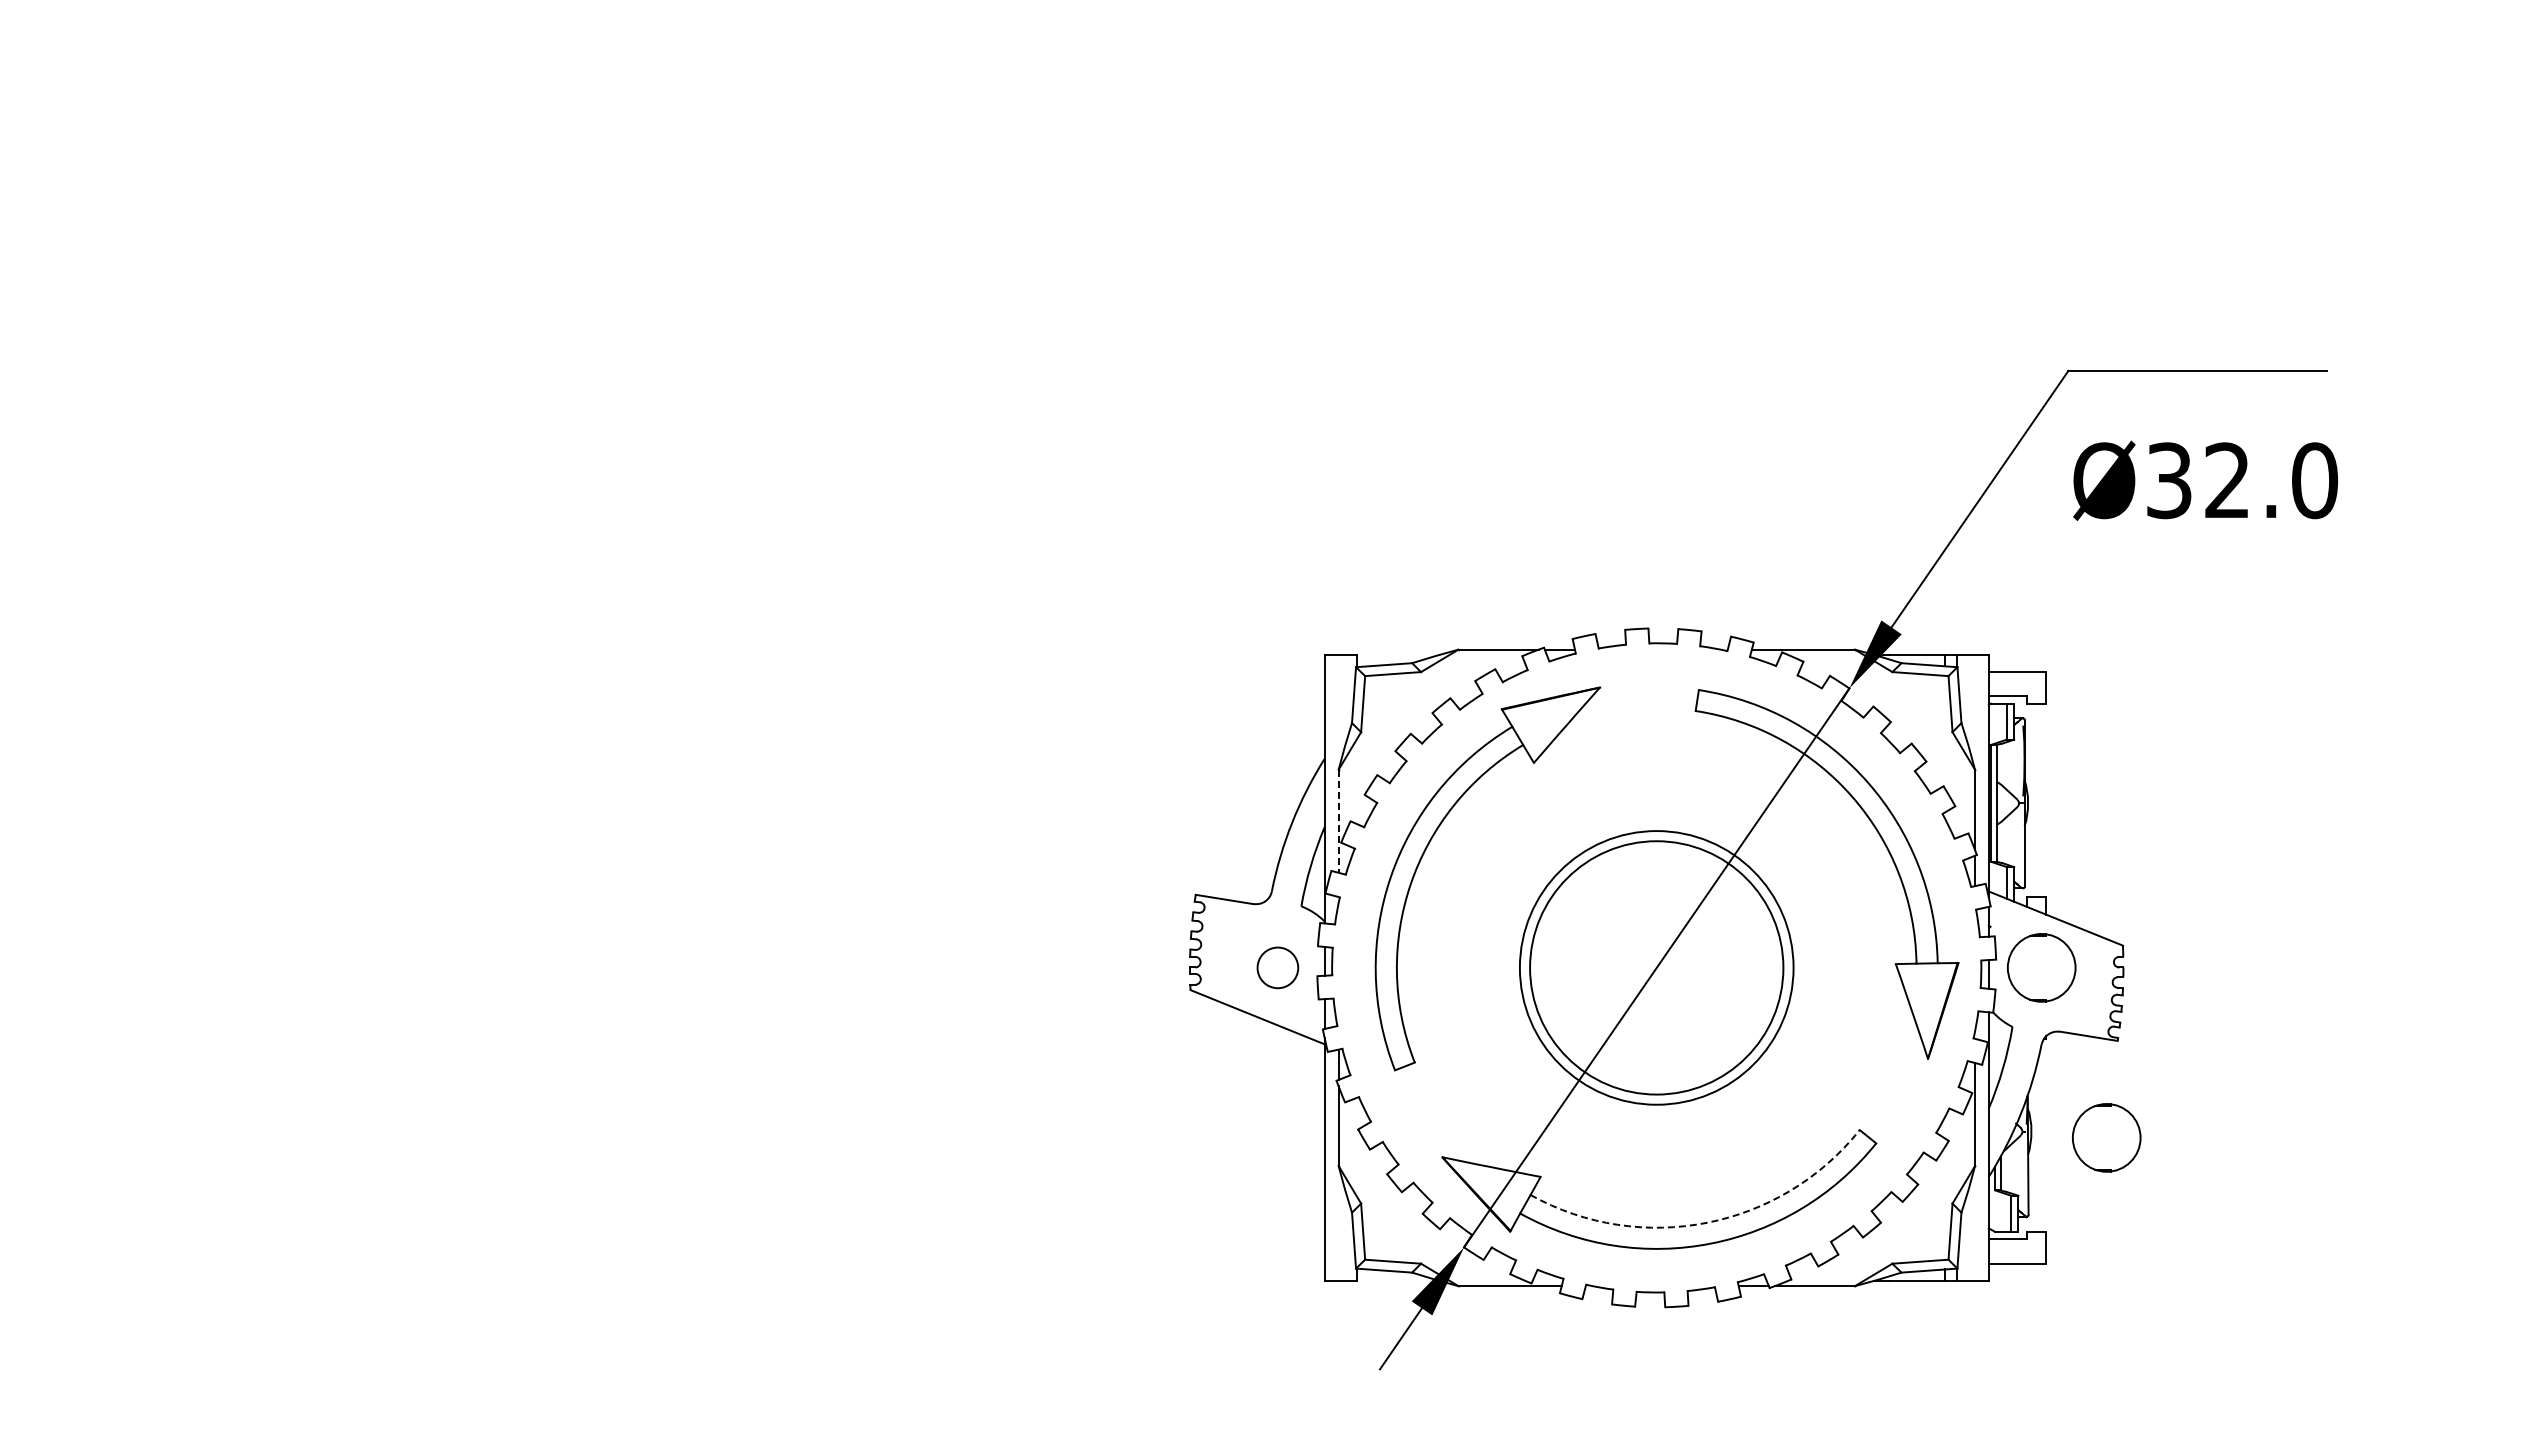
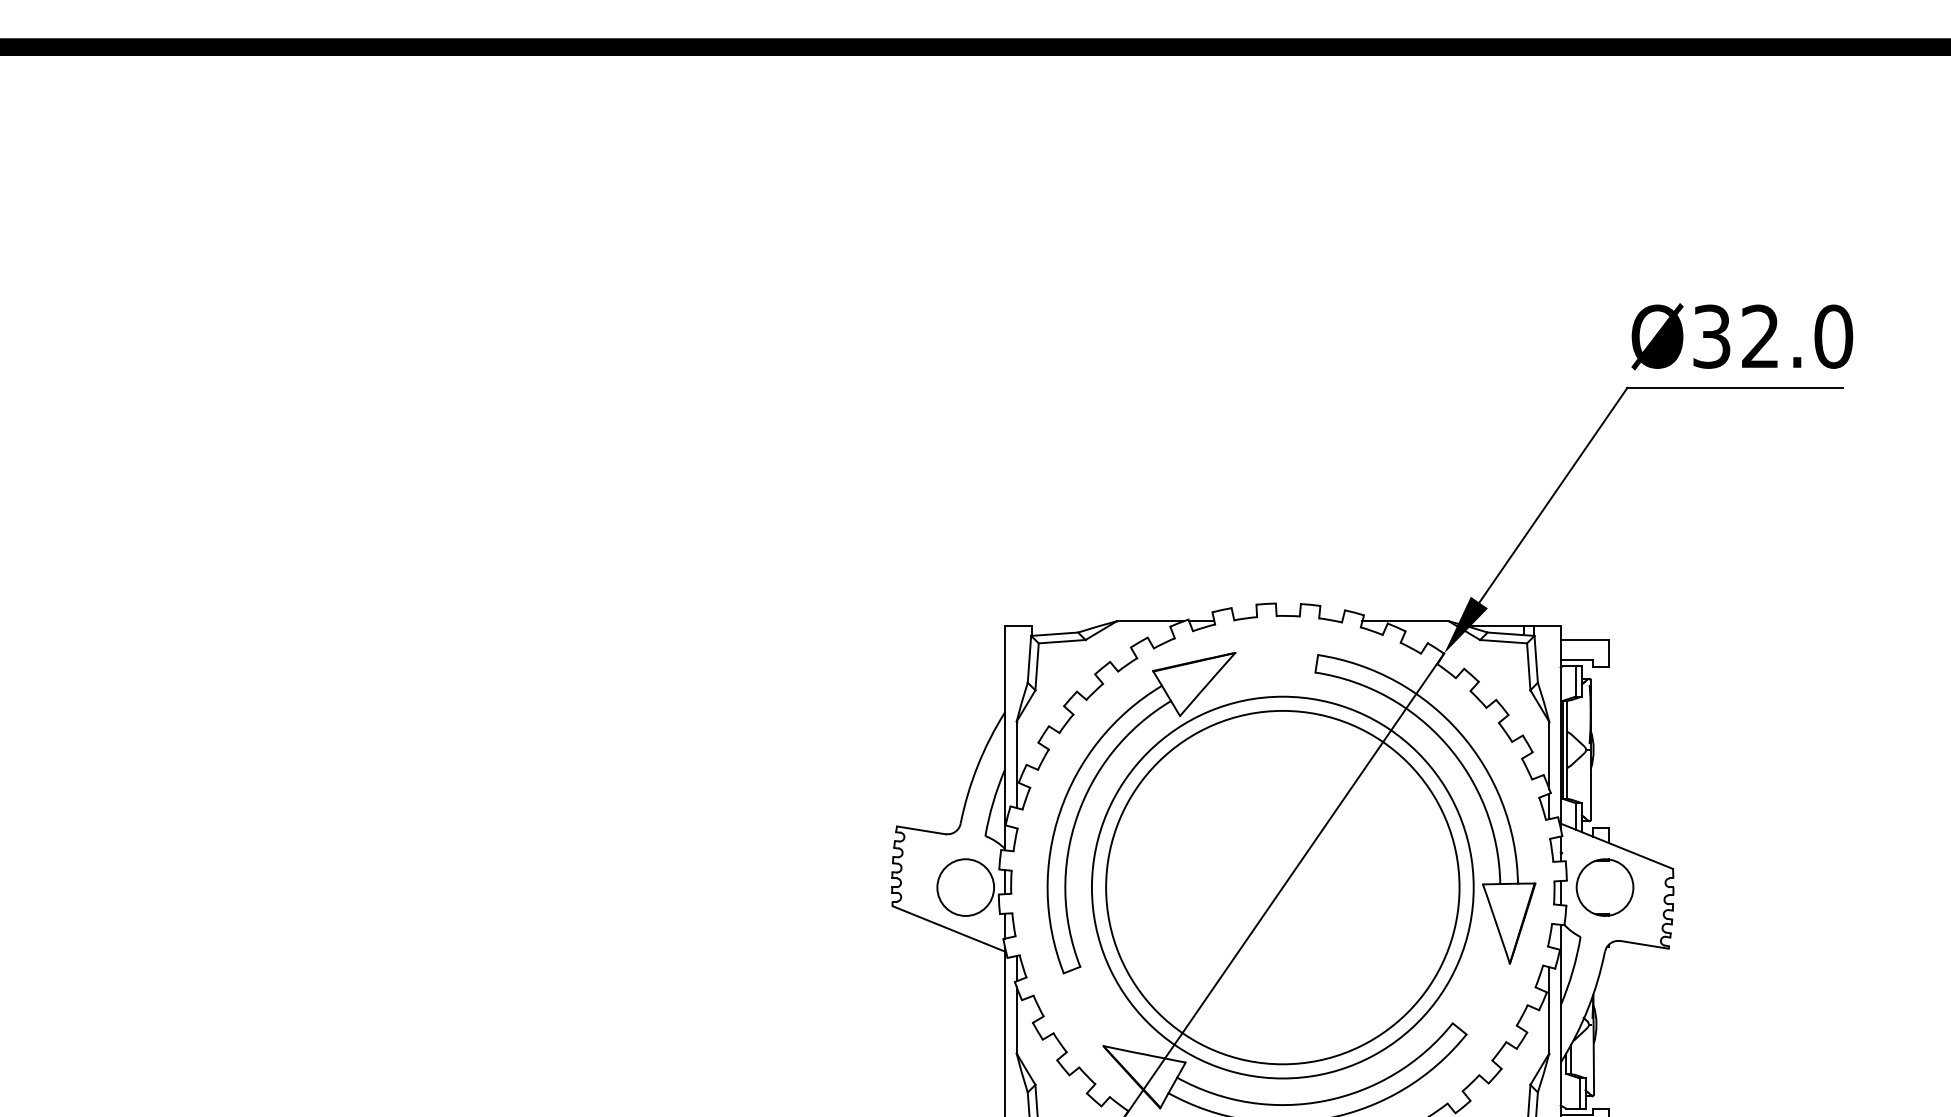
text: (2205, 480) -> (1742, 336), moved
line: (1338, 821) -> (1016, 765), dashed -> solid
circle: (1277, 967) -> (965, 887), size x1.67
circle: (1656, 967) -> (1282, 887), size x1.67
circle: (1656, 967) -> (1282, 887), size x1.67
circle: (2106, 1137) -> (1659, 1029), removed
arc: (1707, 1222) -> (1325, 1100), dashed -> solid

